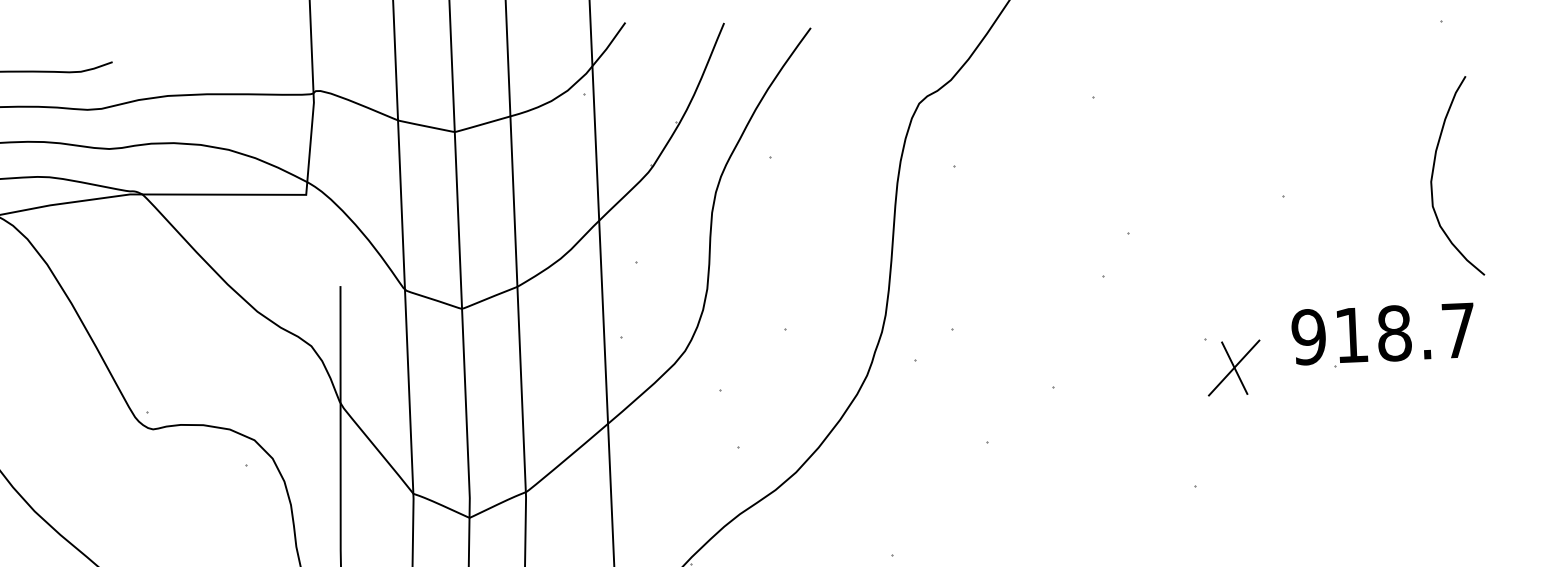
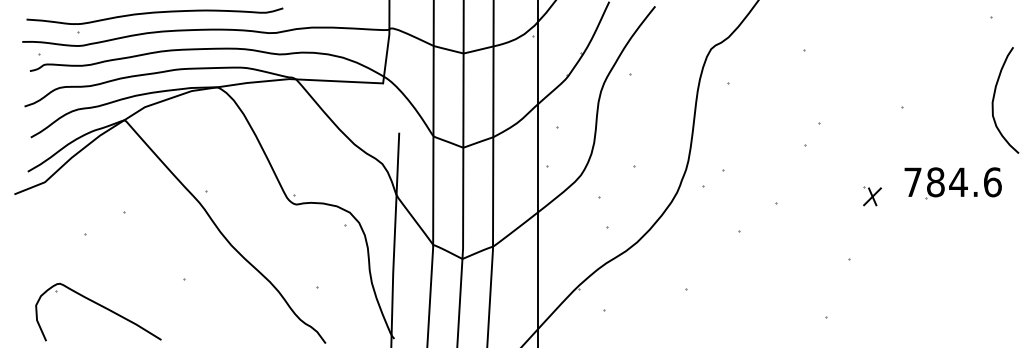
curve: (1434, 175) -> (994, 99), moved
text: (1383, 334) -> (952, 182), 918.7 -> 784.6
part: (1234, 367) -> (872, 196), size x0.6

